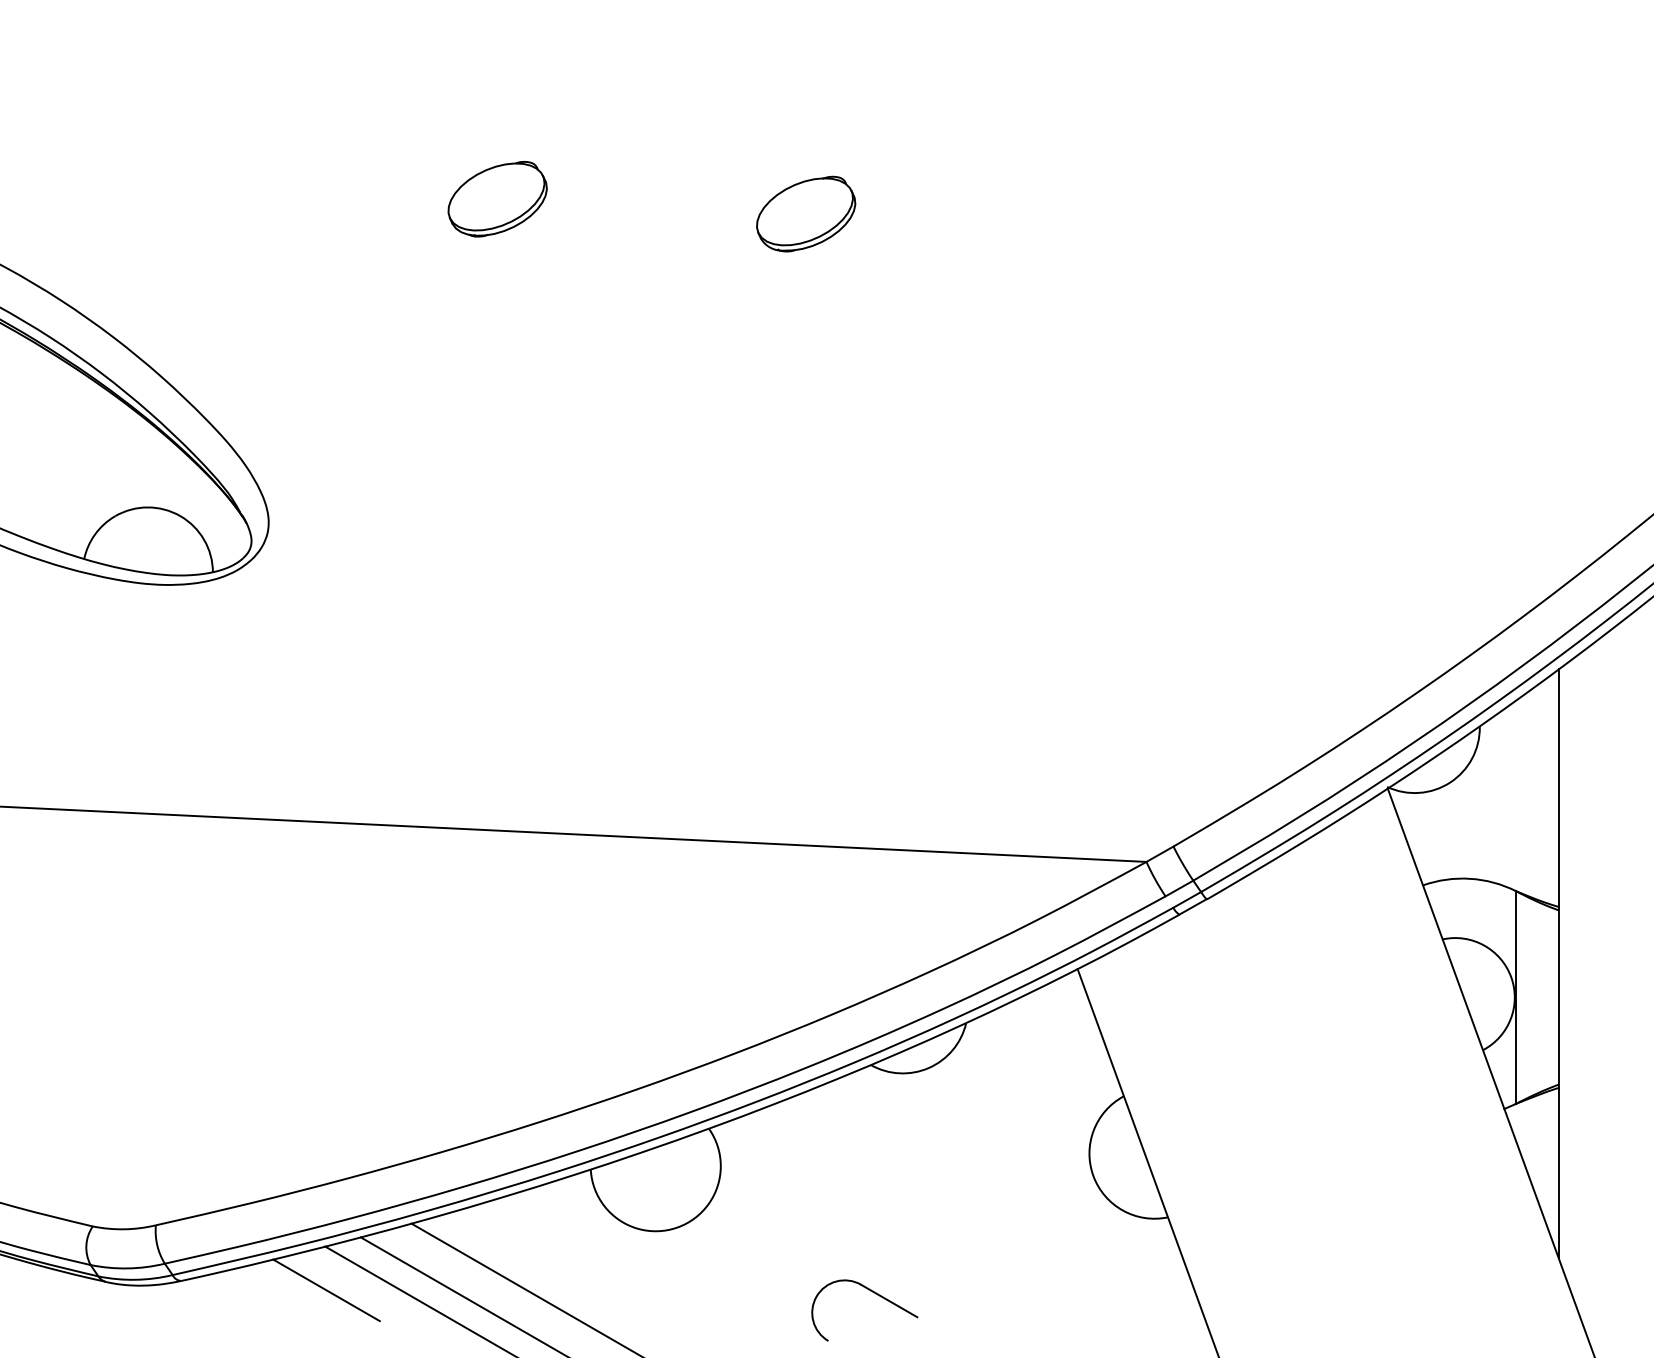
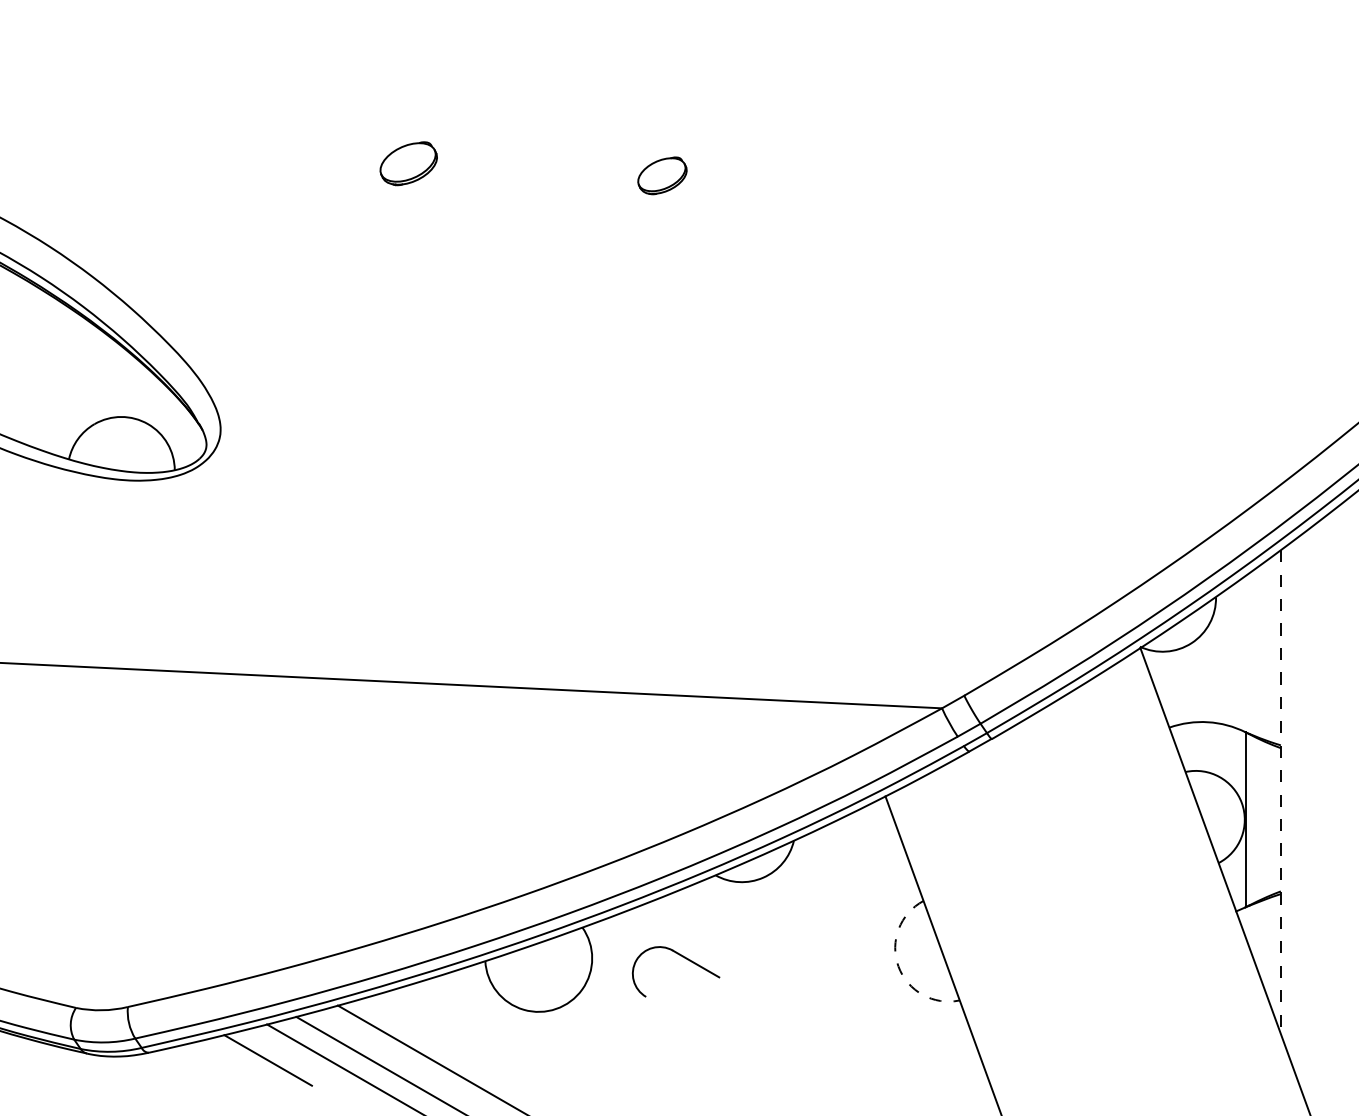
part: (497, 199) -> (408, 163), size x0.7
part: (806, 213) -> (662, 175), size x0.6
line: (1558, 964) -> (1280, 792), solid -> dashed
arc: (1093, 1175) -> (898, 966), solid -> dashed
part: (875, 1294) -> (684, 958), moved

